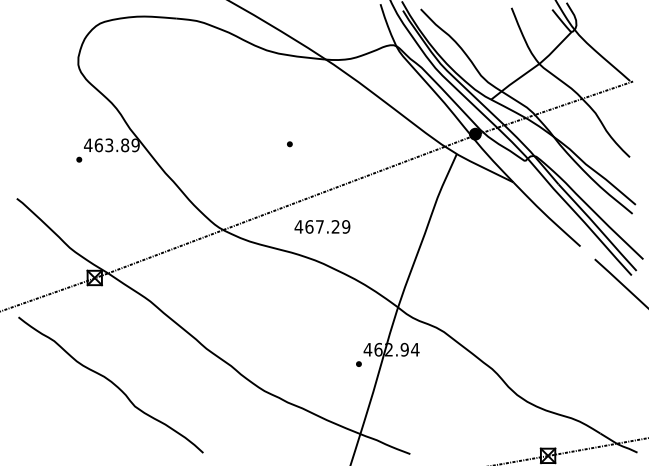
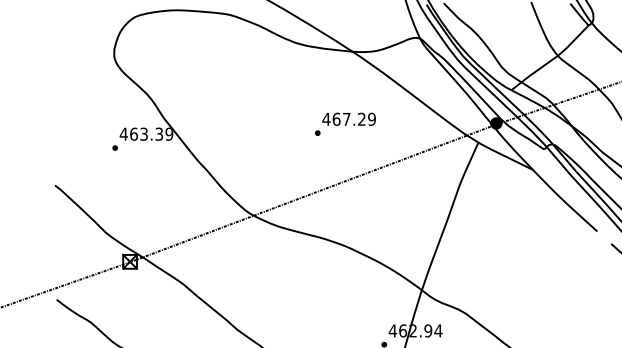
text: (125, 145) -> (159, 134), 463.89 -> 463.39
text: (322, 226) -> (349, 118), moved

